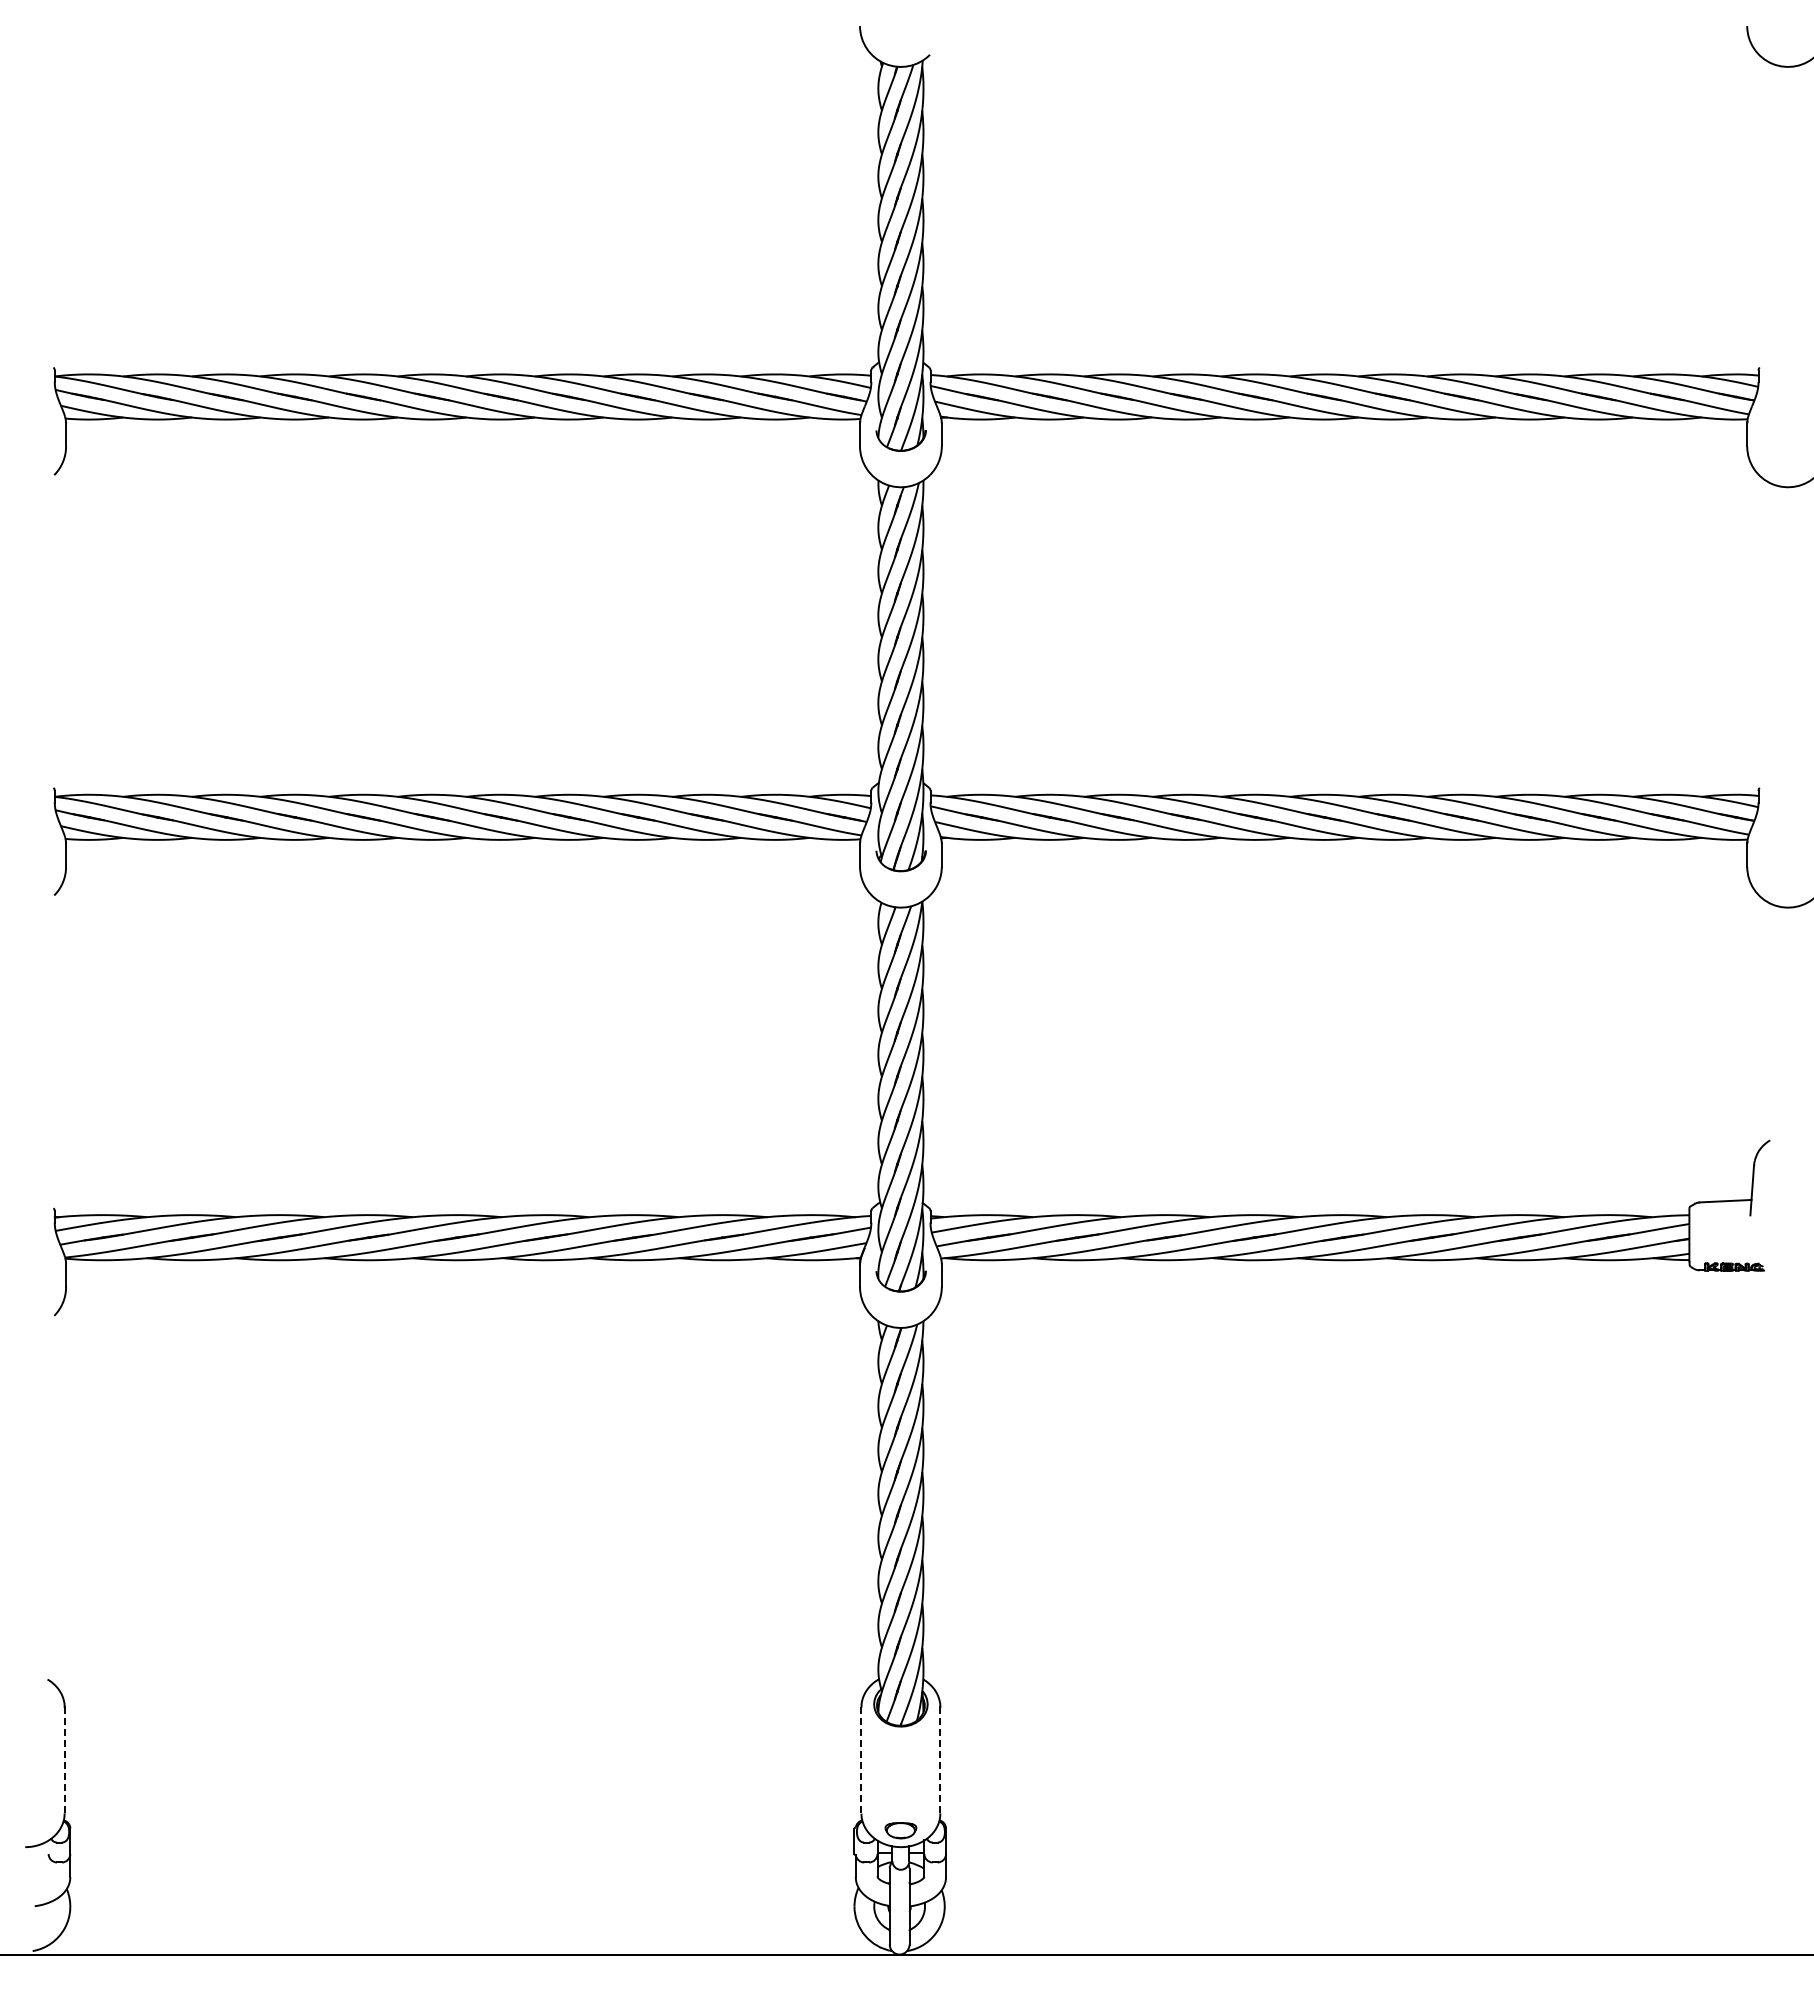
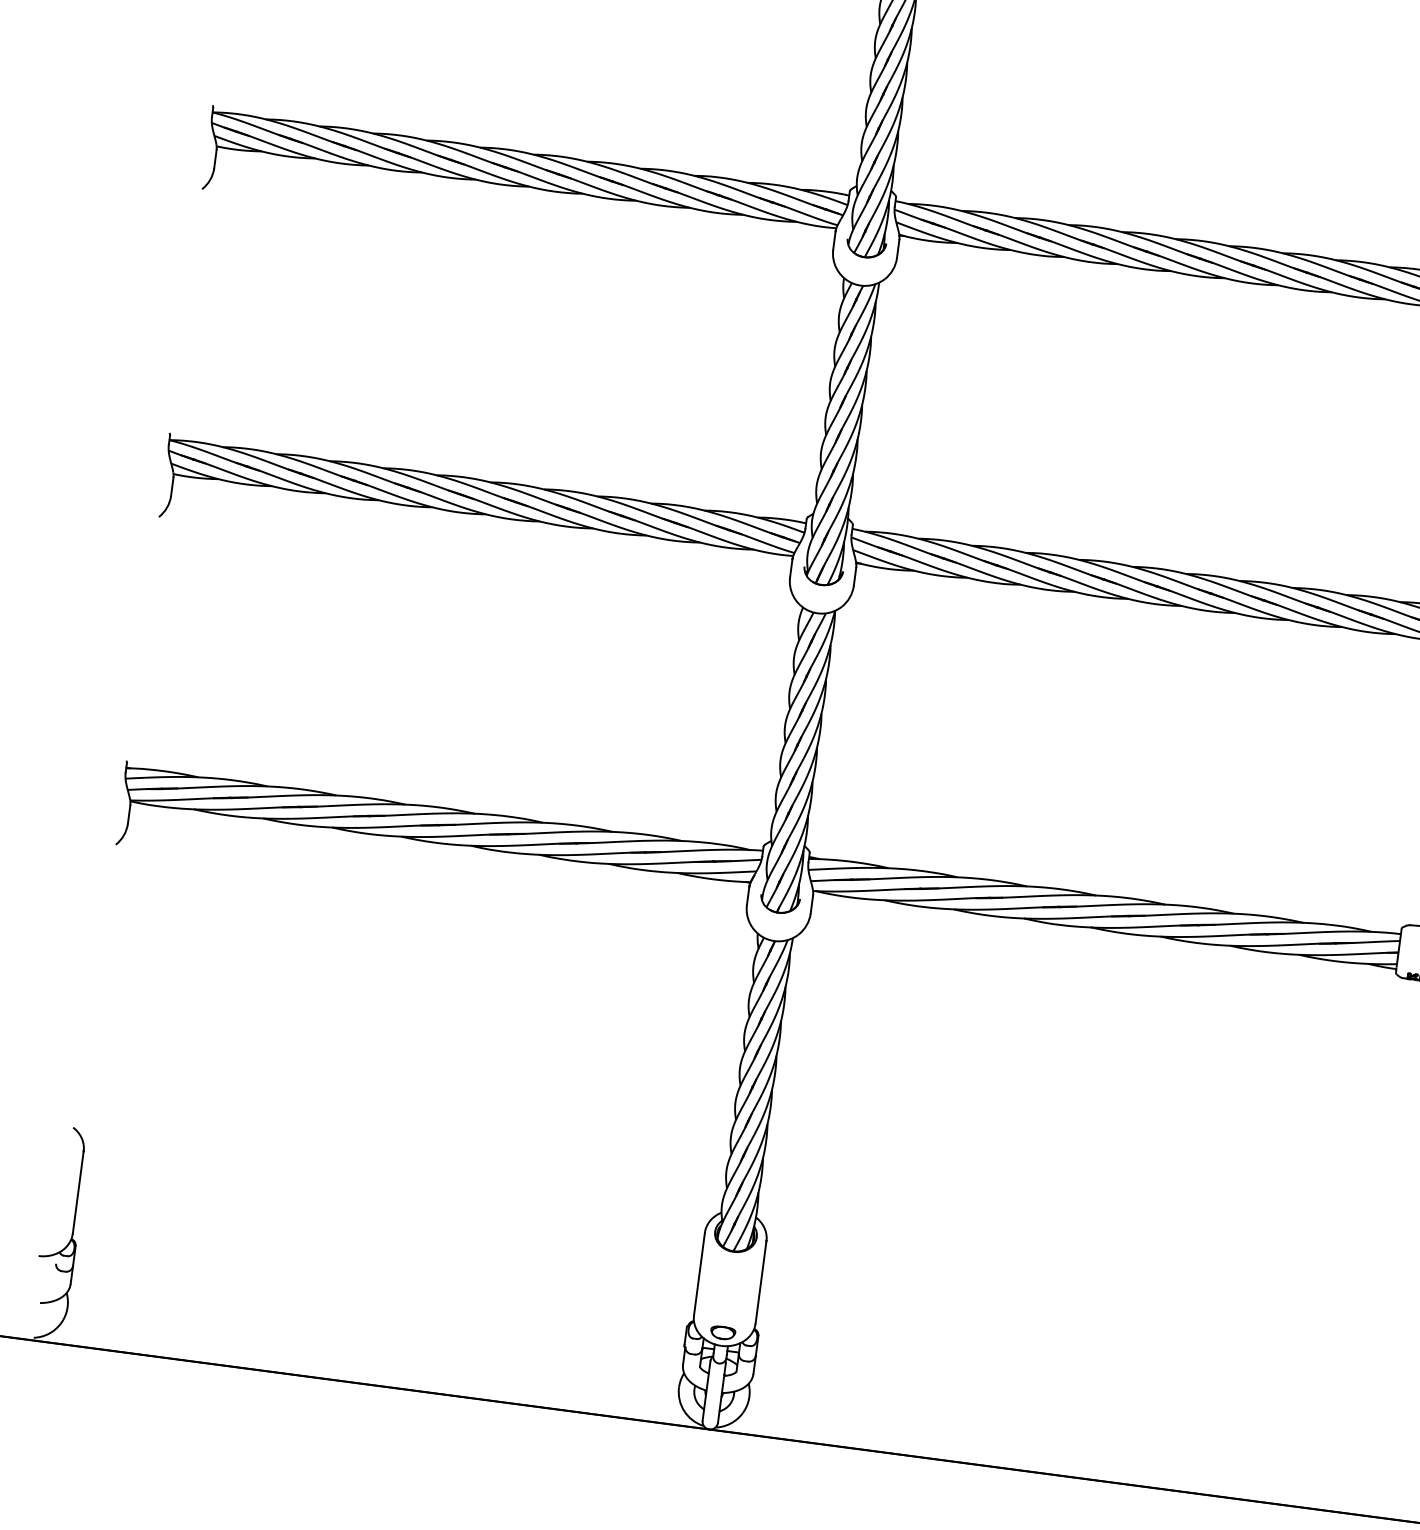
line: (64, 1760) -> (78, 1192), dashed -> solid
line: (861, 1760) -> (699, 1274), dashed -> solid
line: (940, 1760) -> (761, 1282), dashed -> solid

